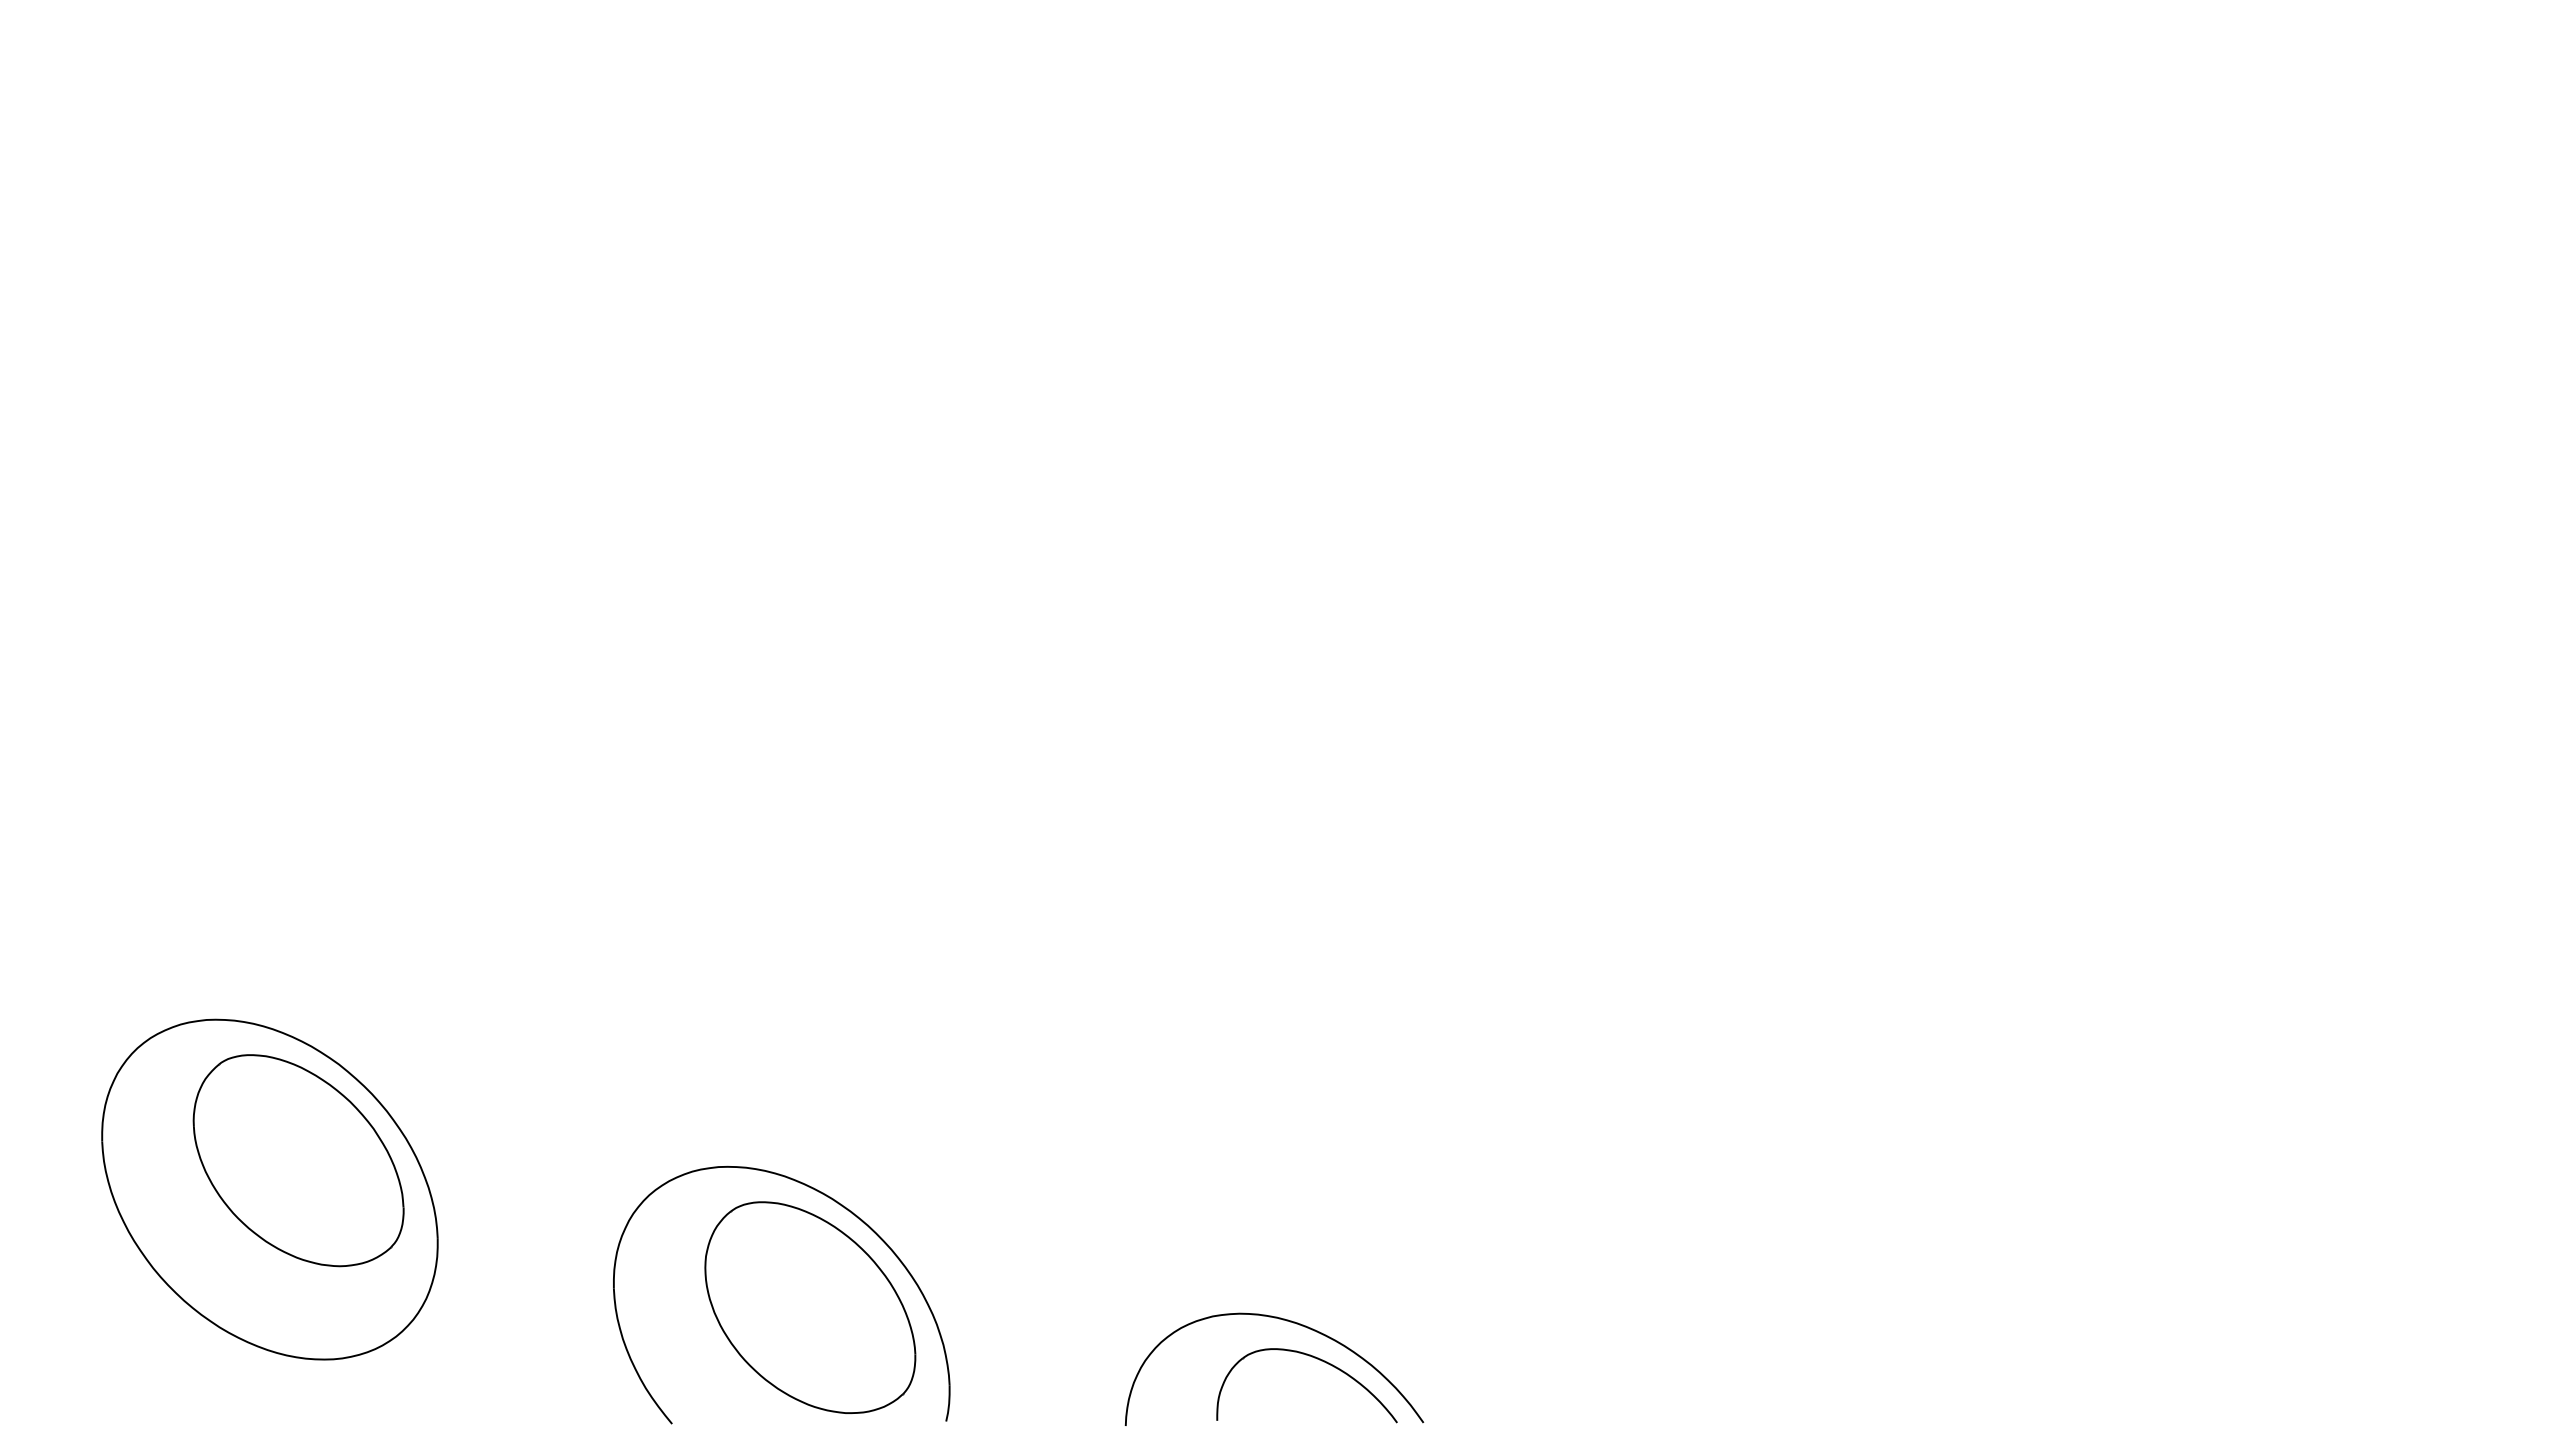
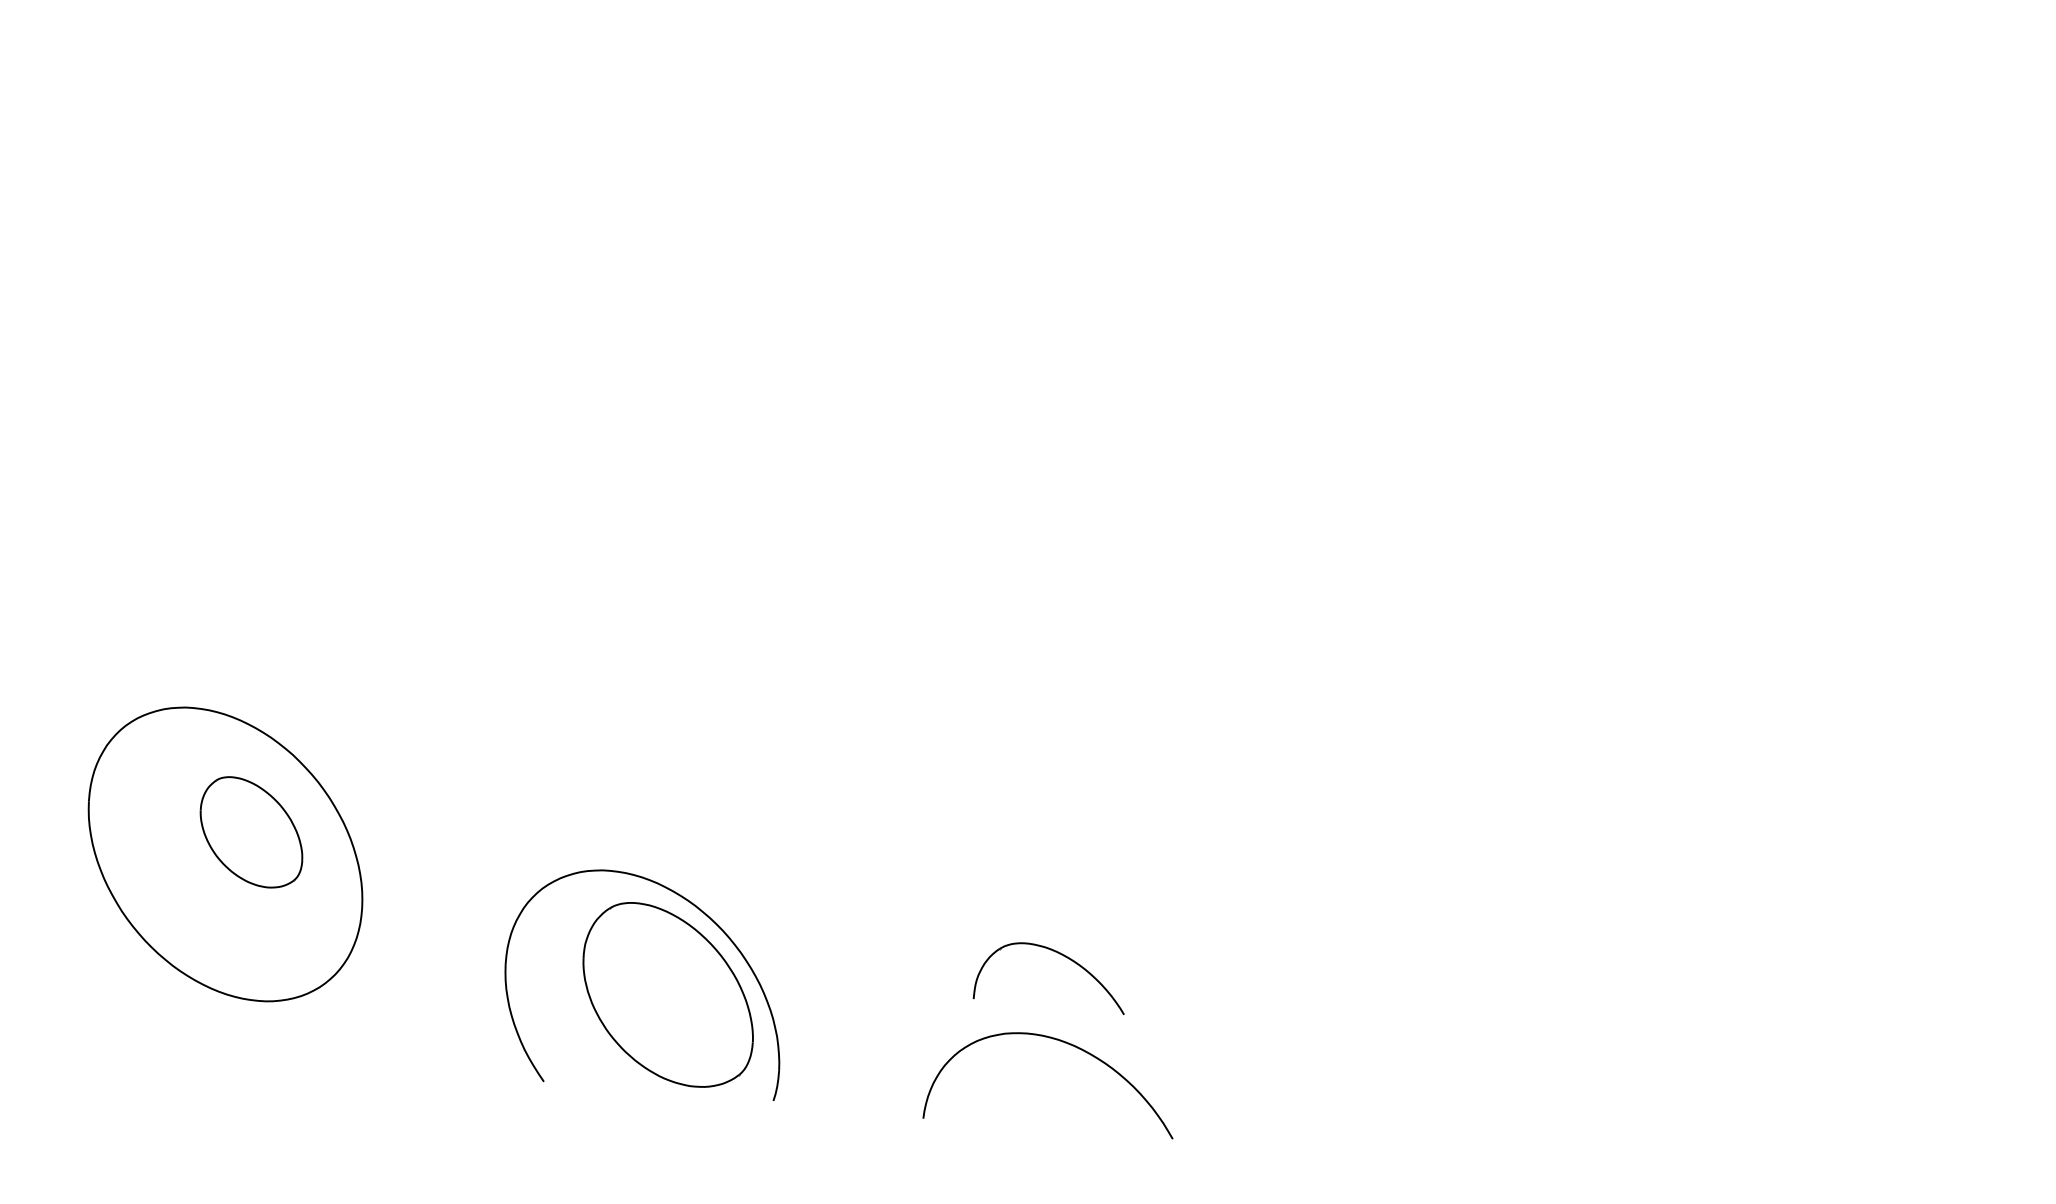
part: (298, 1160) -> (251, 832), size x0.6
part: (1314, 1358) -> (1059, 954), moved

